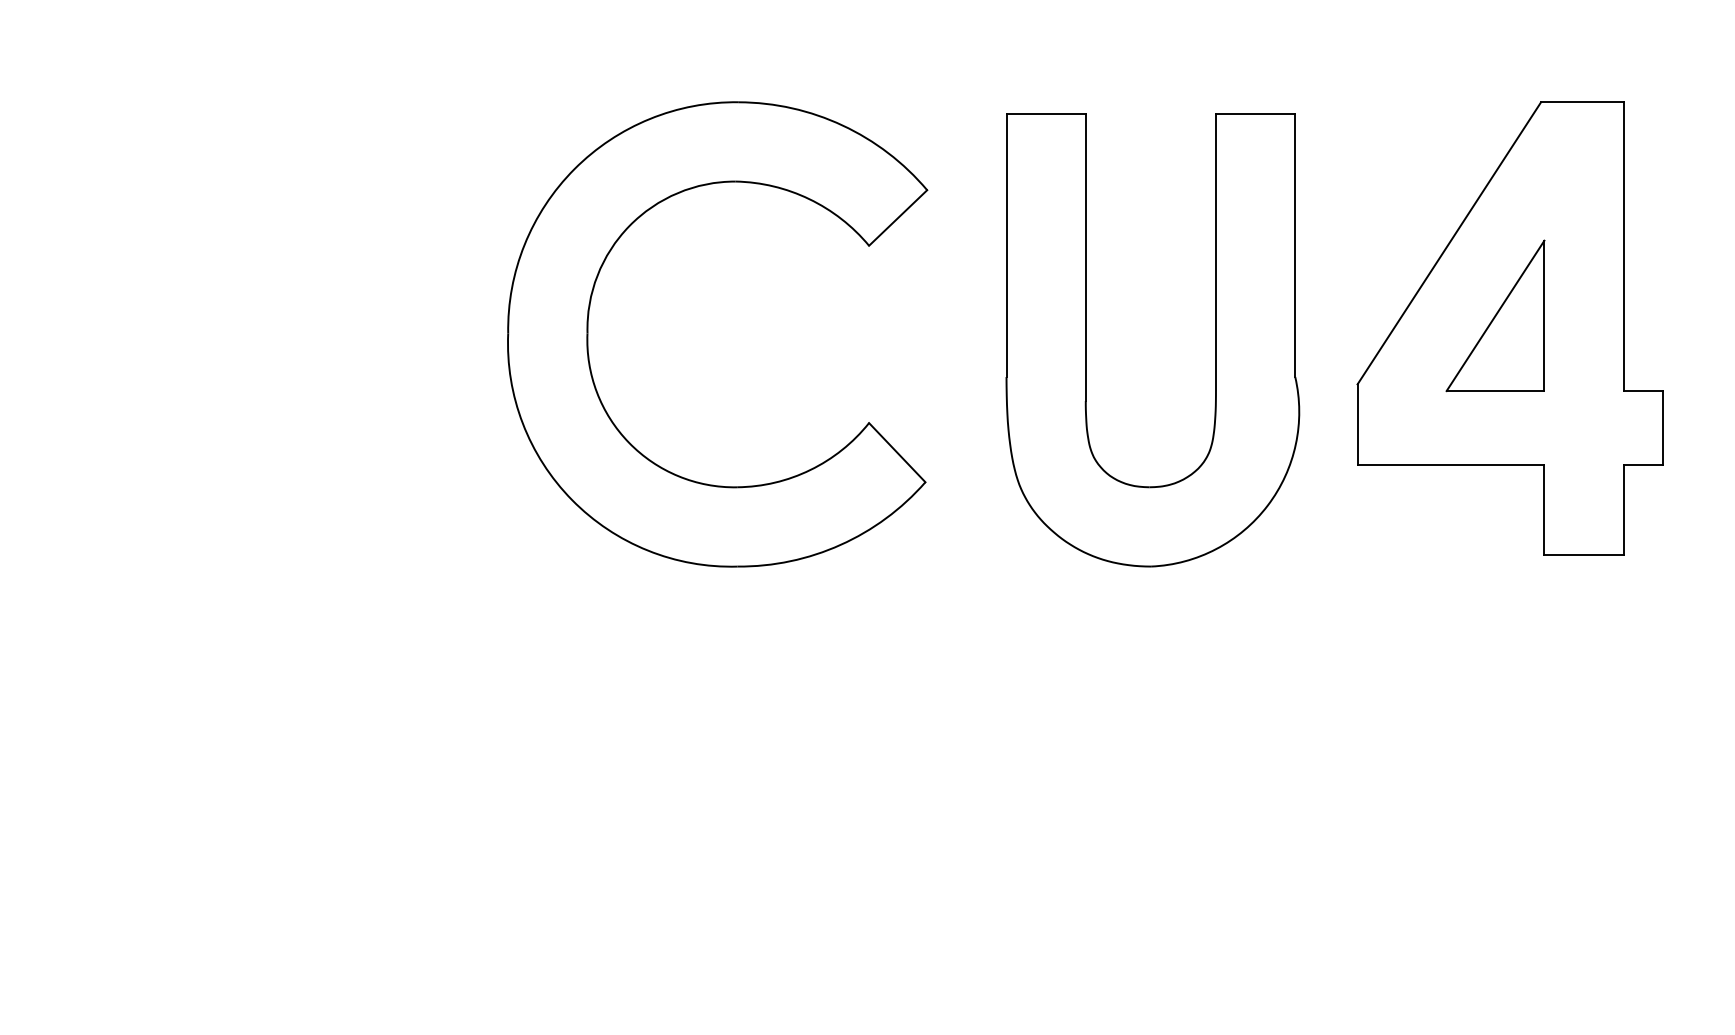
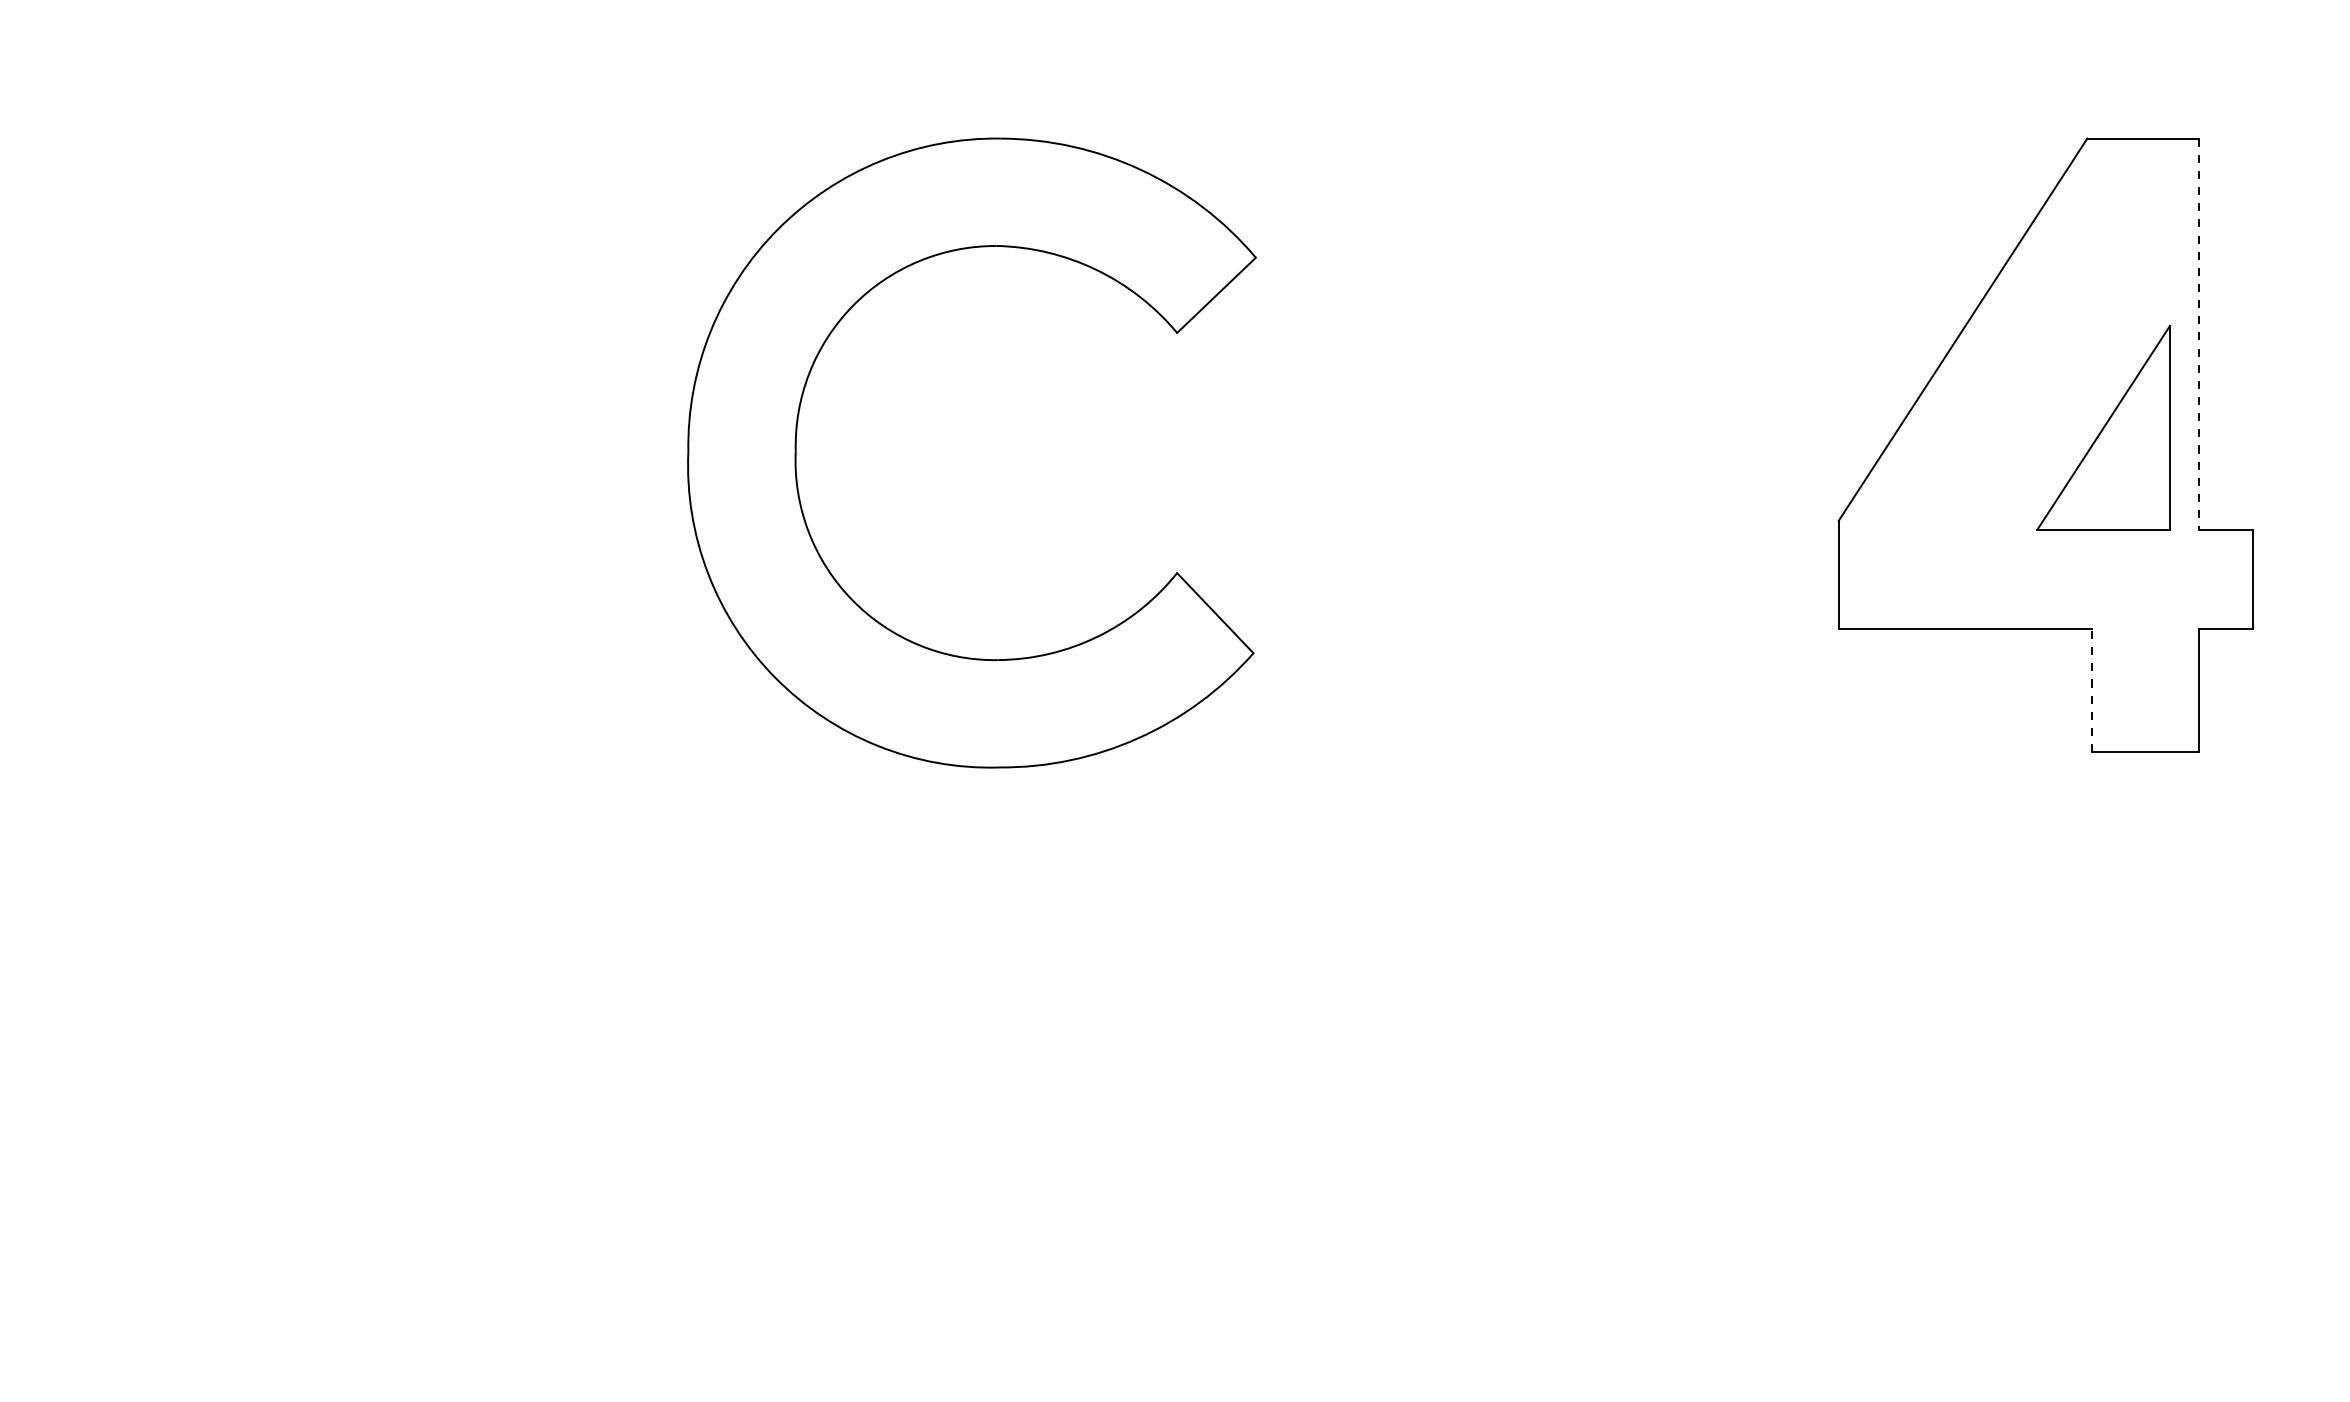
line: (1623, 246) -> (2199, 334), solid -> dashed
part: (1495, 315) -> (2103, 427), moved
part: (1215, 339) -> (1646, 460), removed
line: (1544, 509) -> (2091, 690), solid -> dashed

